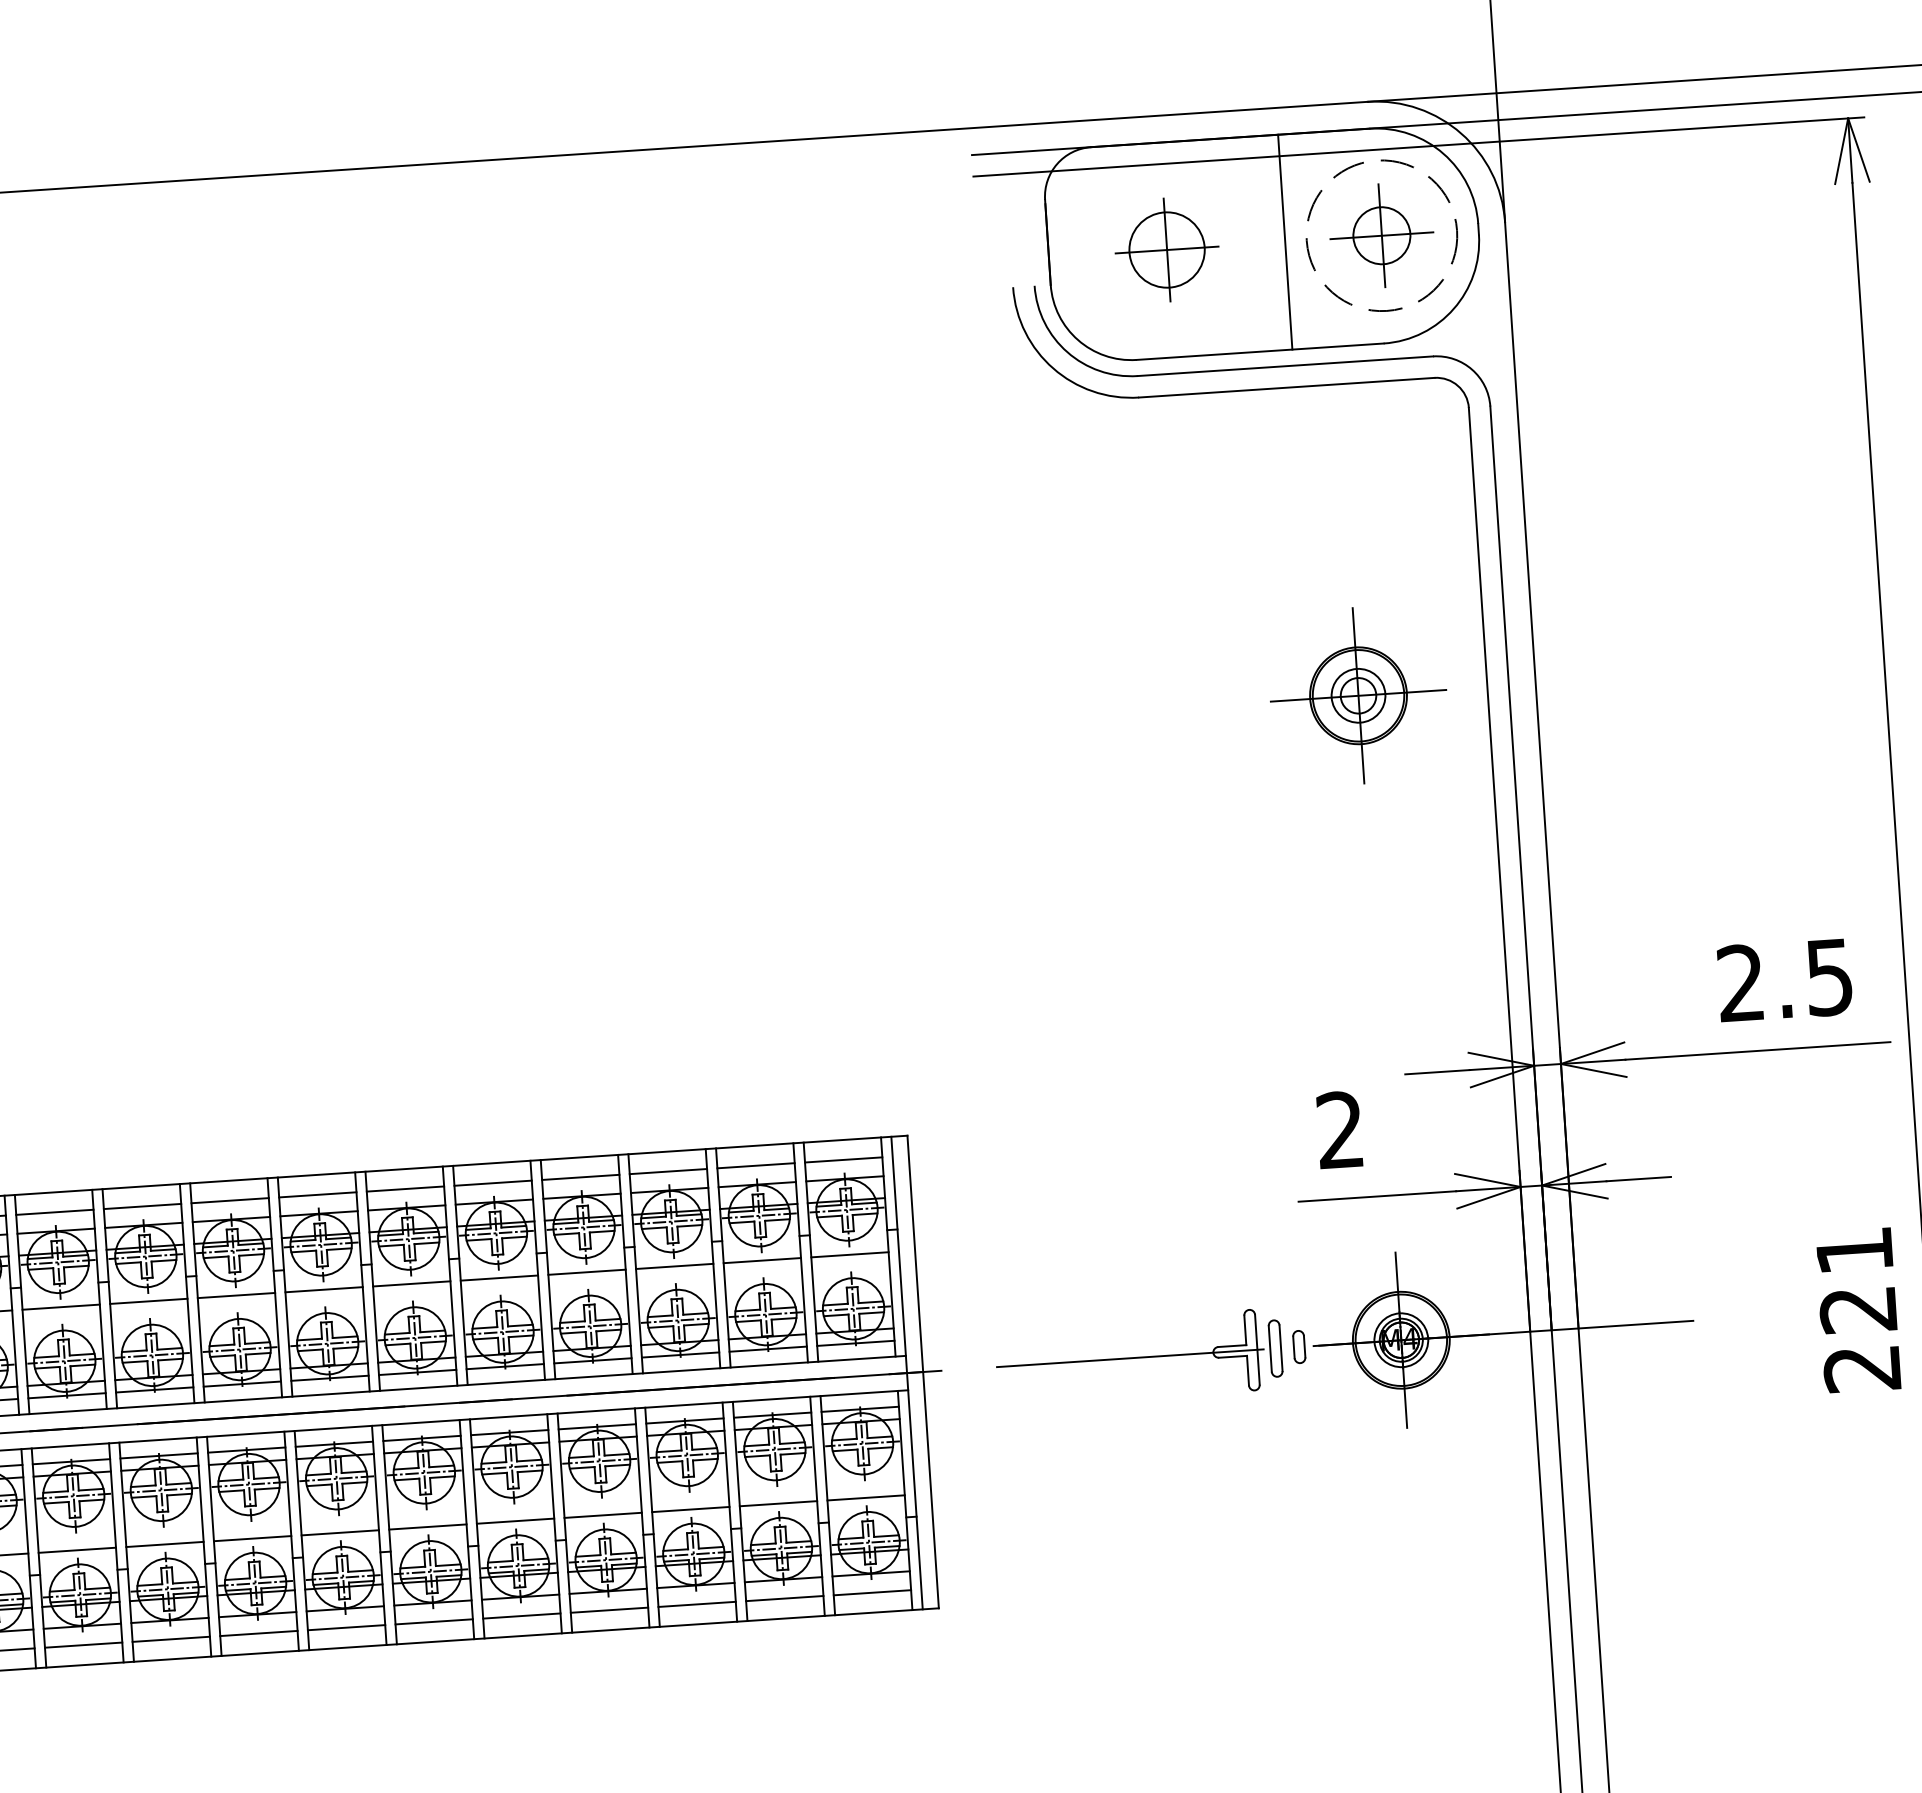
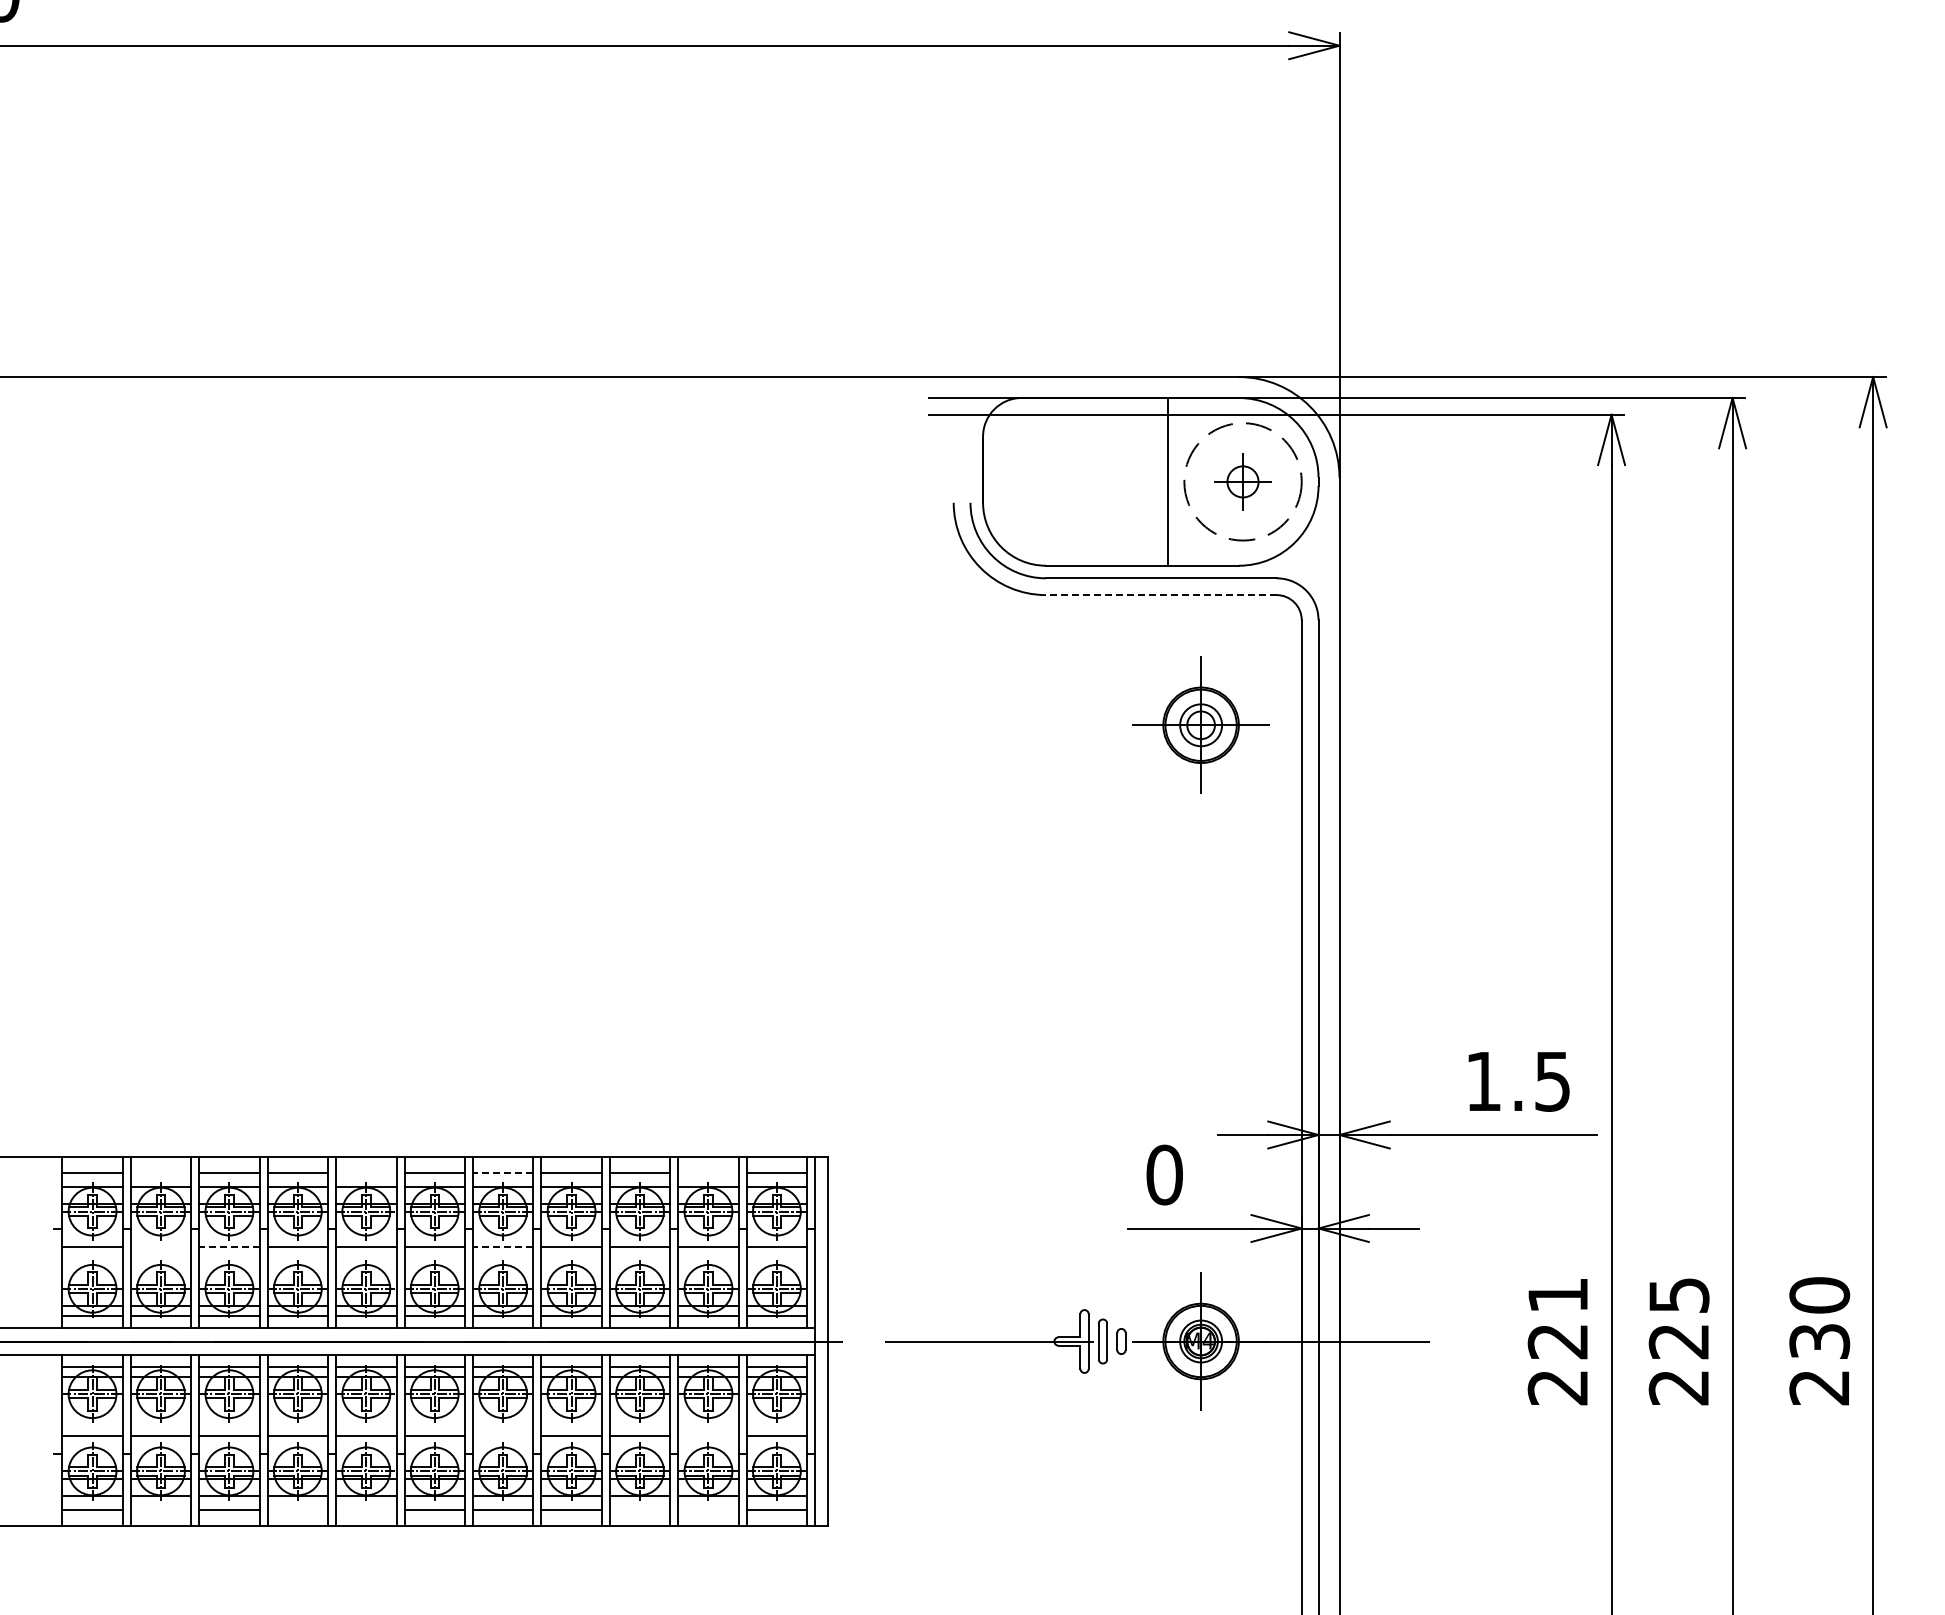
part: (1381, 235) -> (1242, 481), size x0.7
part: (1166, 249) -> (1074, 481), removed
line: (1285, 388) -> (1160, 595), solid -> dashed
part: (1357, 696) -> (1200, 725), moved
text: (1740, 981) -> (1483, 1080), 2.5 -> 1.5
text: (1340, 1129) -> (1164, 1174), 2 -> 0
line: (756, 1165) -> (708, 1172), removed
line: (492, 1183) -> (502, 1172), solid -> dashed
line: (318, 1194) -> (366, 1172), removed
line: (54, 1212) -> (160, 1172), removed
line: (498, 1277) -> (502, 1246), solid -> dashed
line: (147, 1301) -> (228, 1246), solid -> dashed
line: (60, 1307) -> (160, 1246), removed
line: (778, 1503) -> (708, 1436), removed
line: (514, 1521) -> (502, 1436), removed
line: (784, 1598) -> (708, 1510), removed
line: (696, 1604) -> (639, 1510), removed
line: (346, 1627) -> (366, 1510), removed
line: (258, 1633) -> (297, 1510), removed
line: (83, 1645) -> (160, 1510), removed

